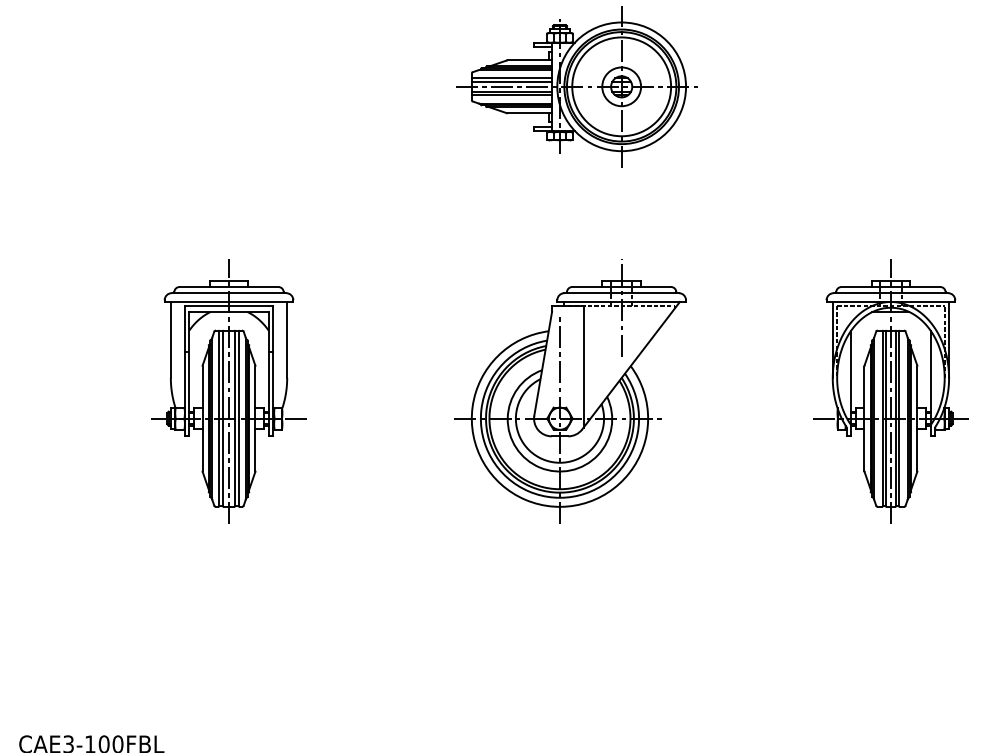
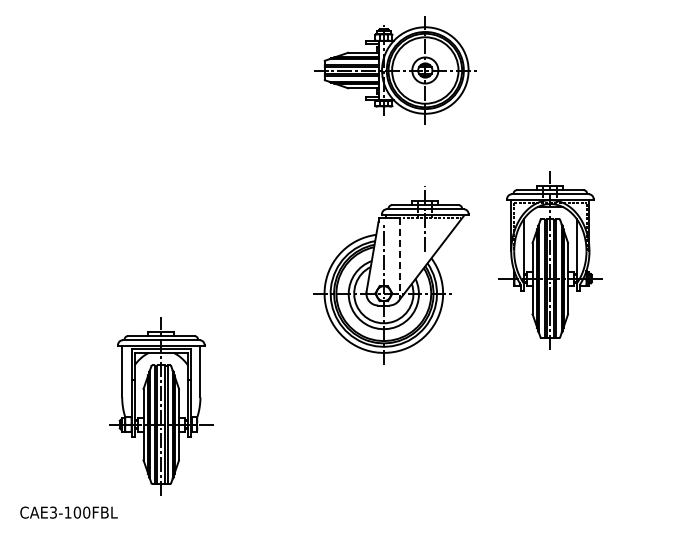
line: (583, 367) -> (399, 259), solid -> dashed
part: (229, 391) -> (161, 406), moved
part: (891, 391) -> (550, 260), moved

